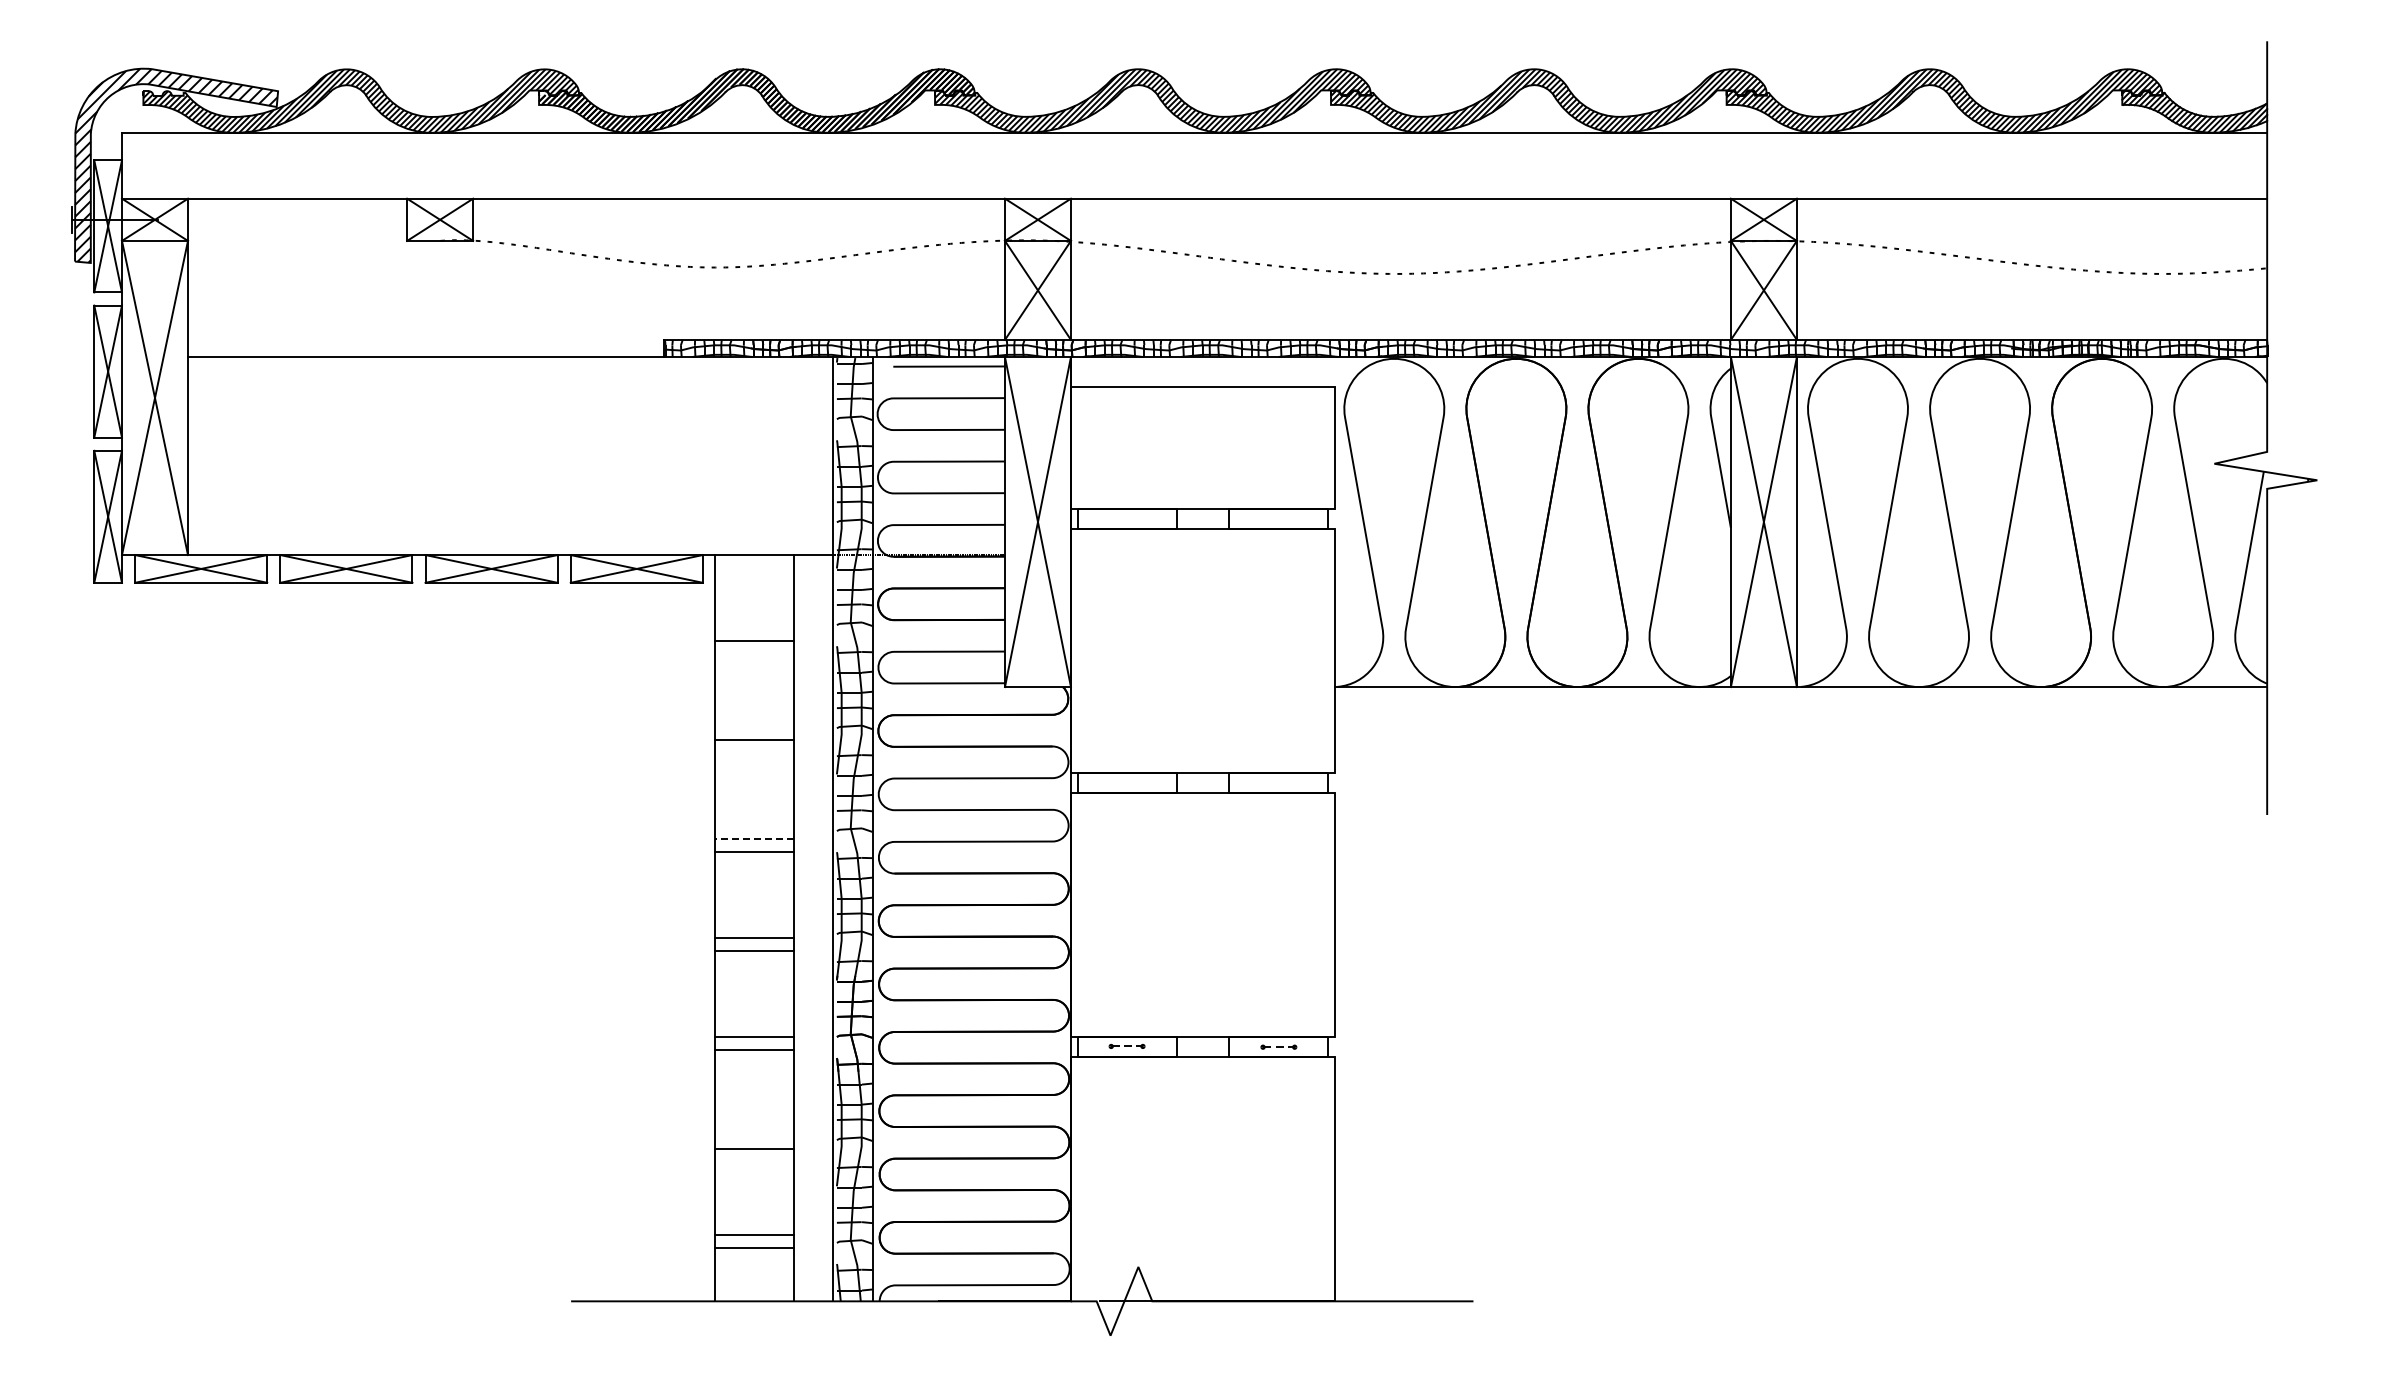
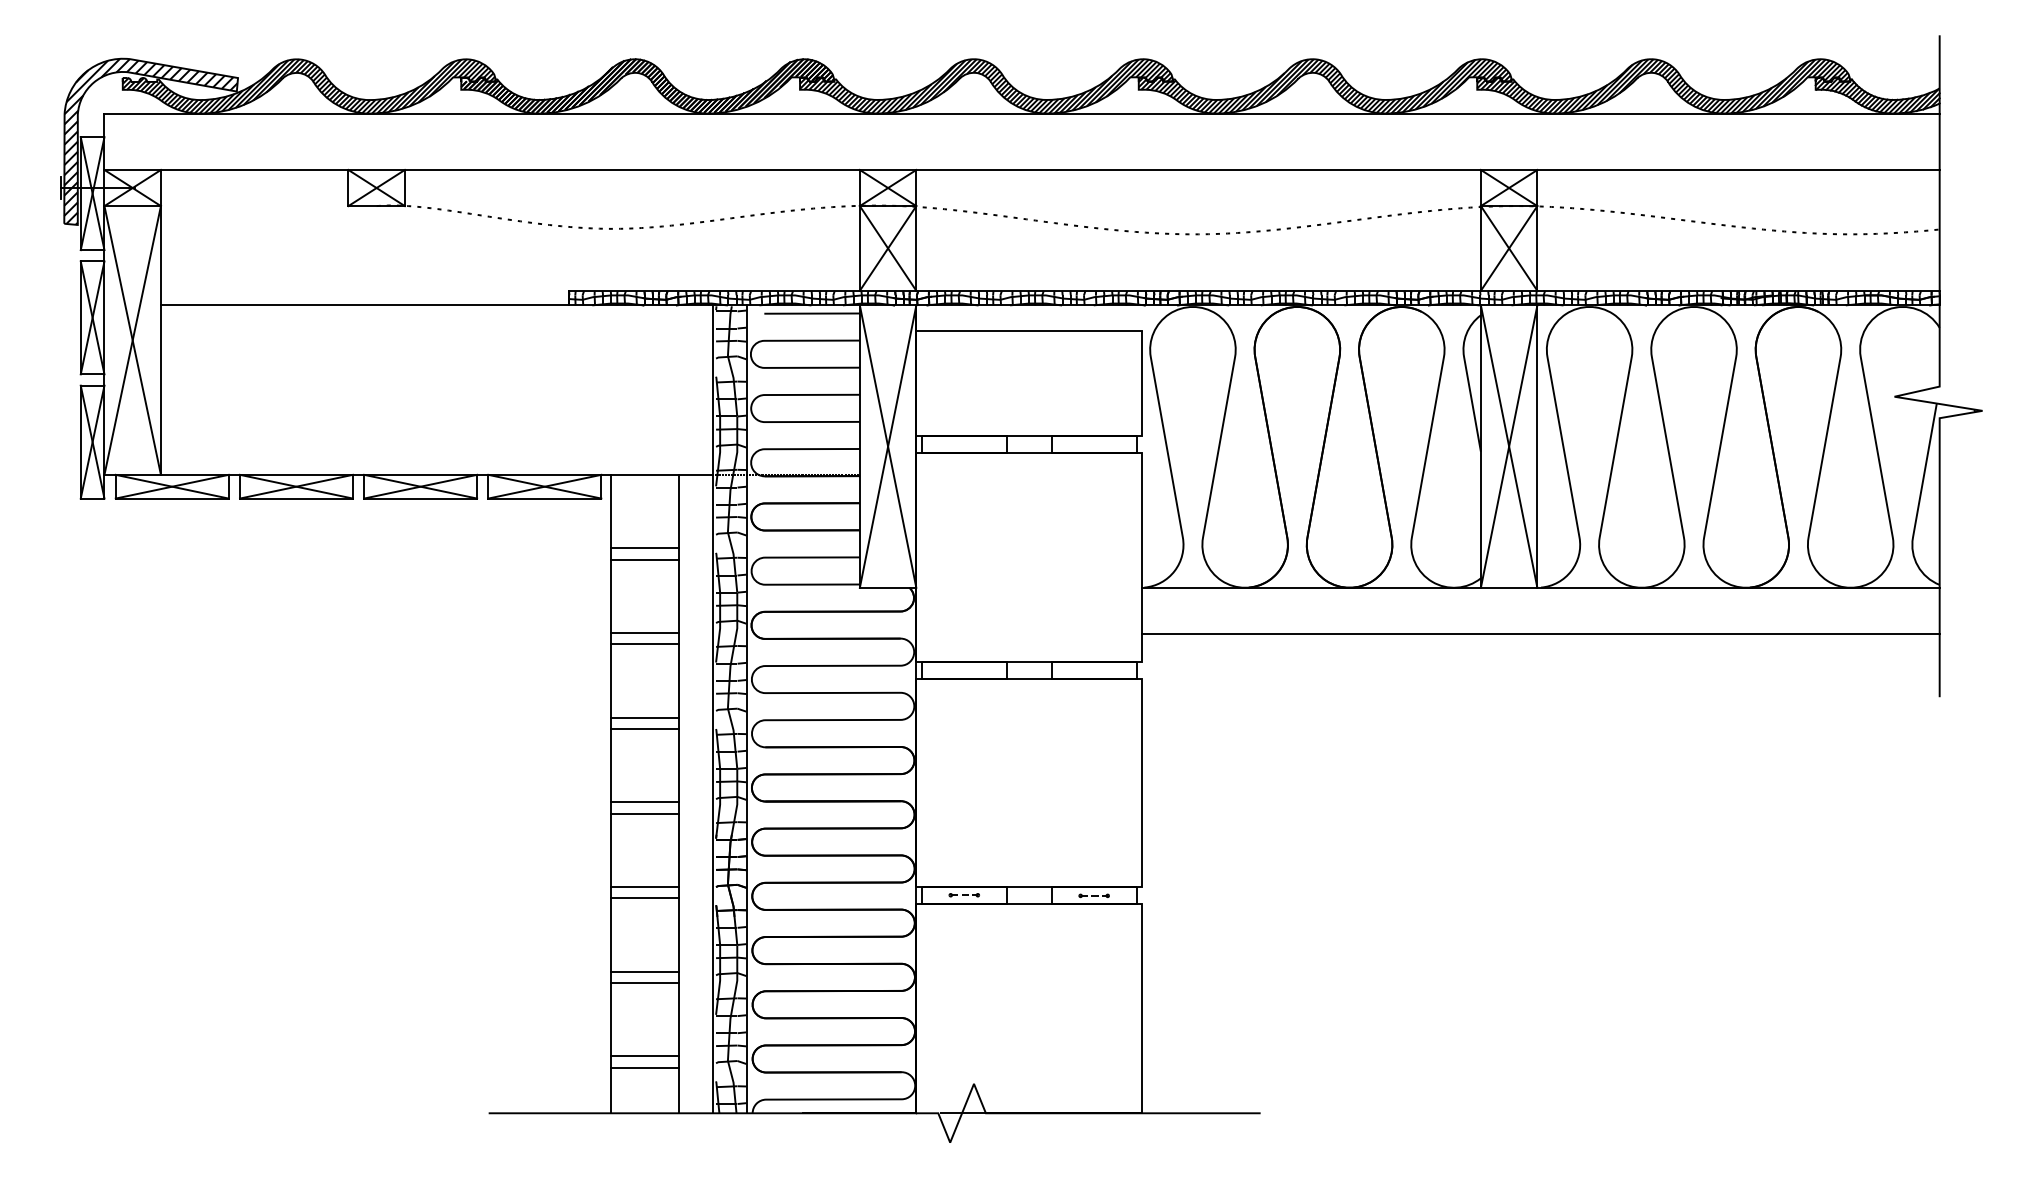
line: (753, 654) -> (644, 559), added
line: (1800, 741) -> (1540, 634), added
line: (753, 753) -> (644, 644), added
line: (754, 838) -> (645, 717), dashed -> solid
line: (753, 1135) -> (644, 971), added

